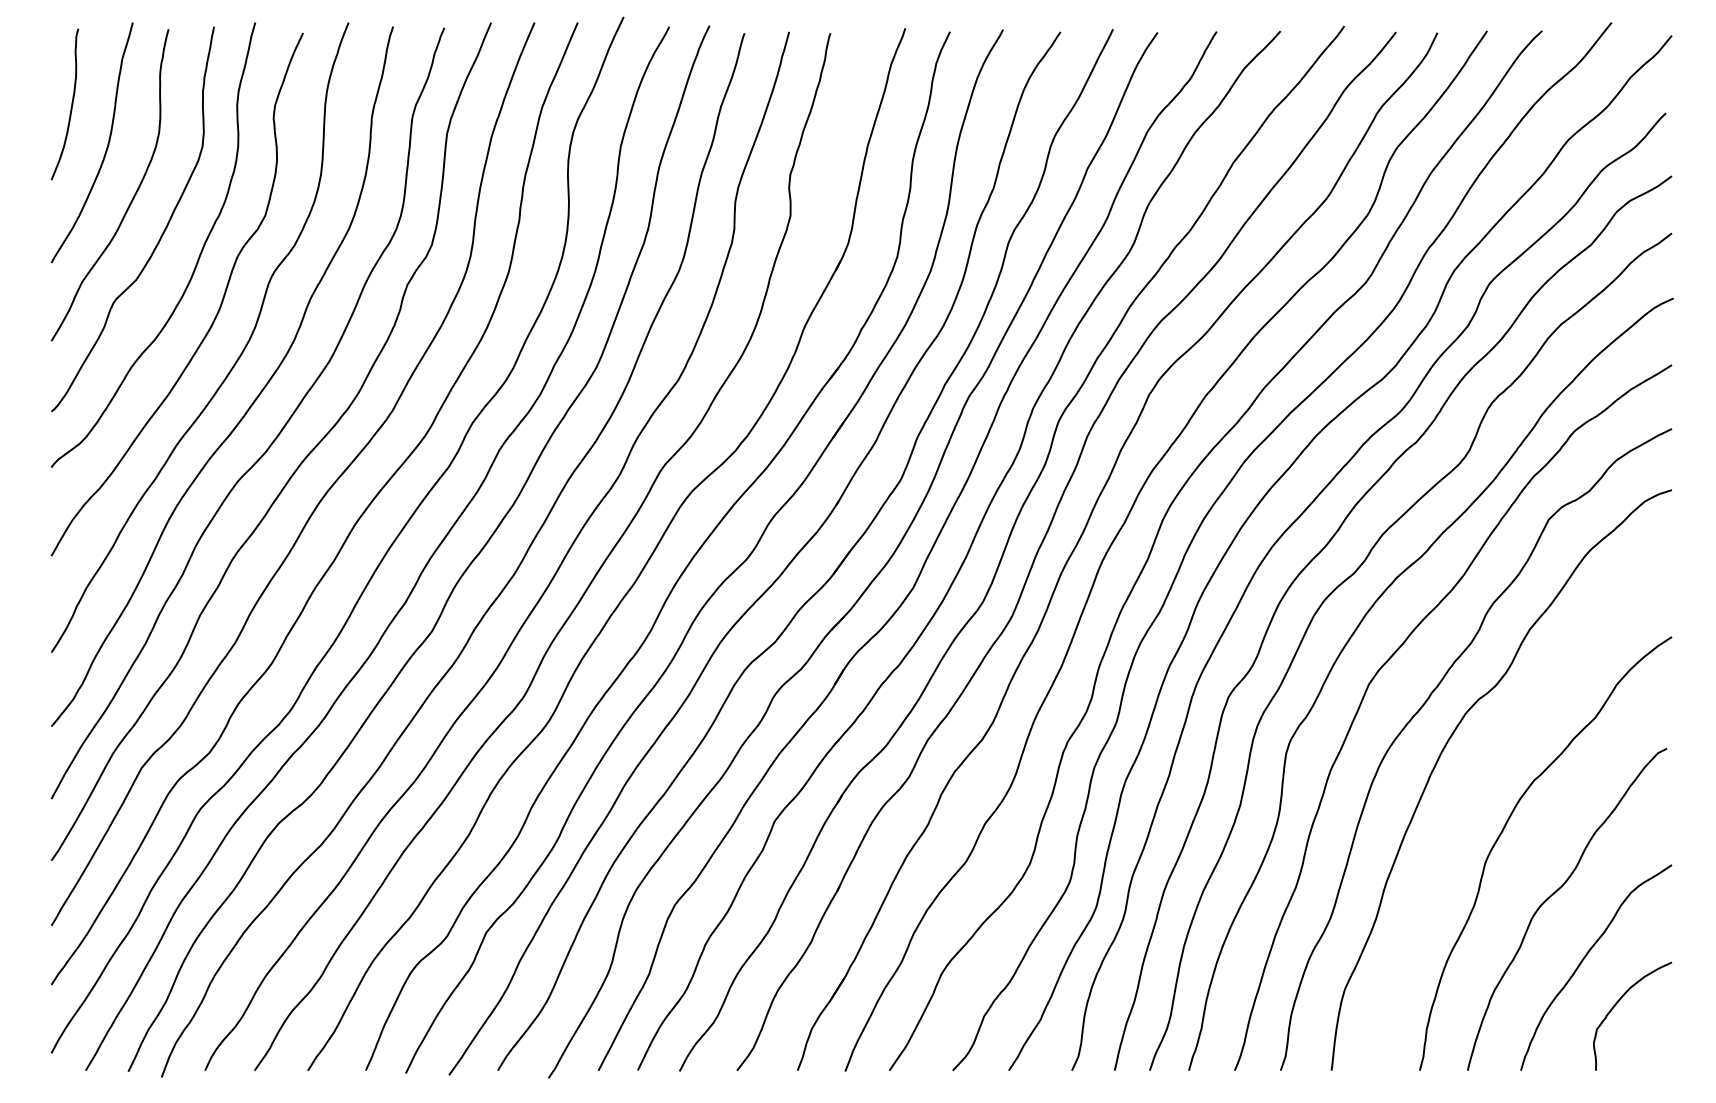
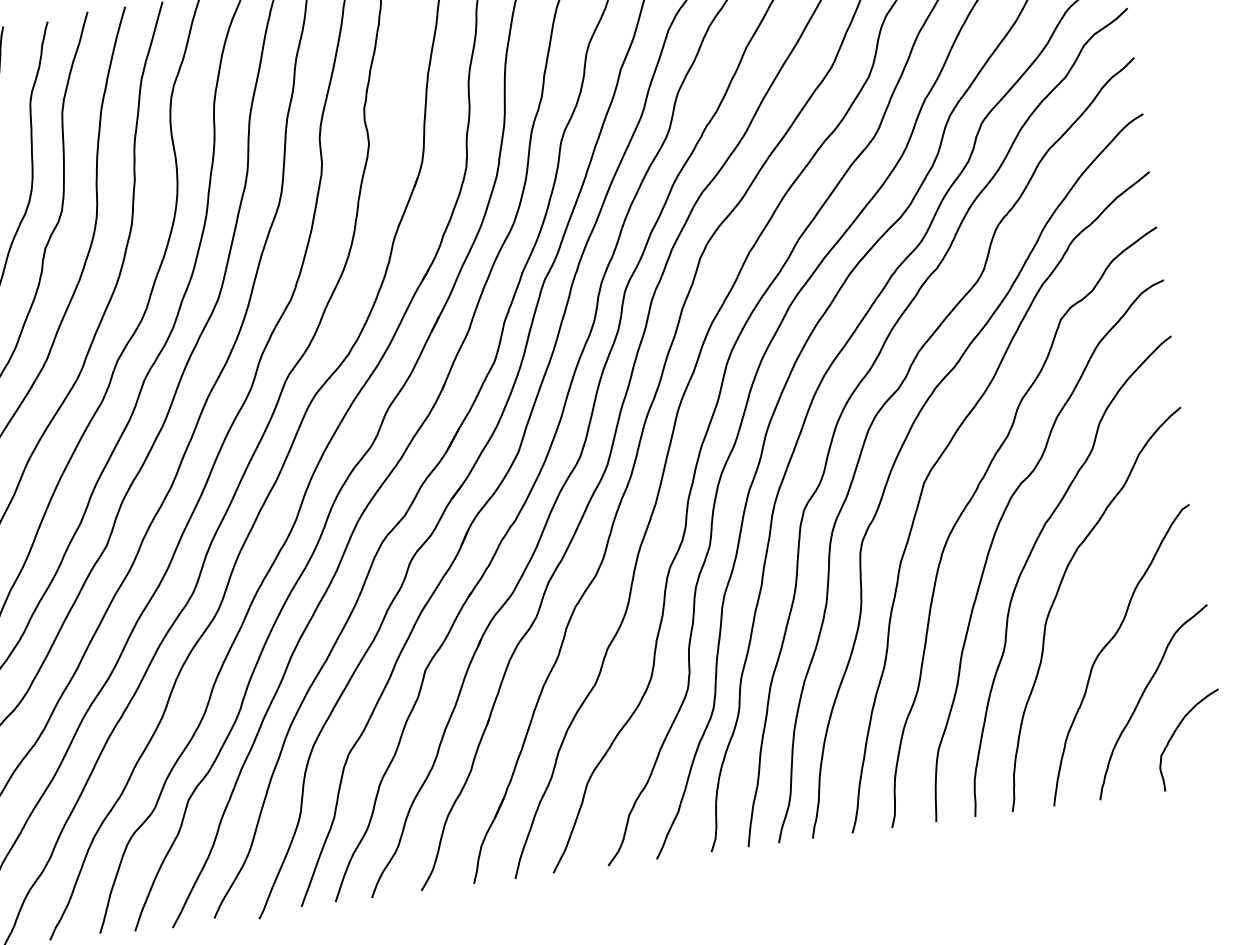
curve: (1479, 781) -> (1030, 554), added

